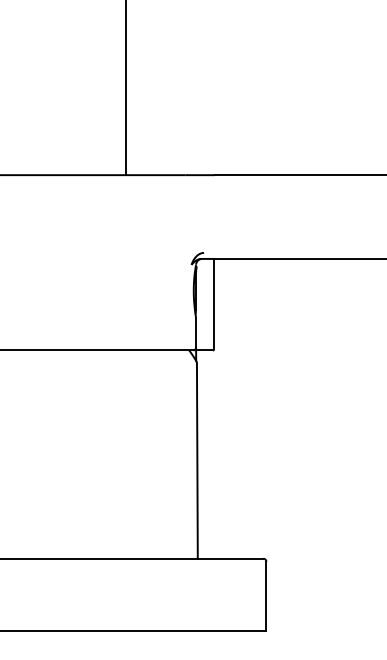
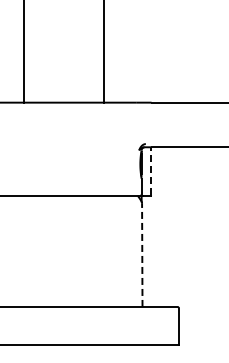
line: (214, 302) -> (151, 170), solid -> dashed
line: (197, 462) -> (142, 255), solid -> dashed

